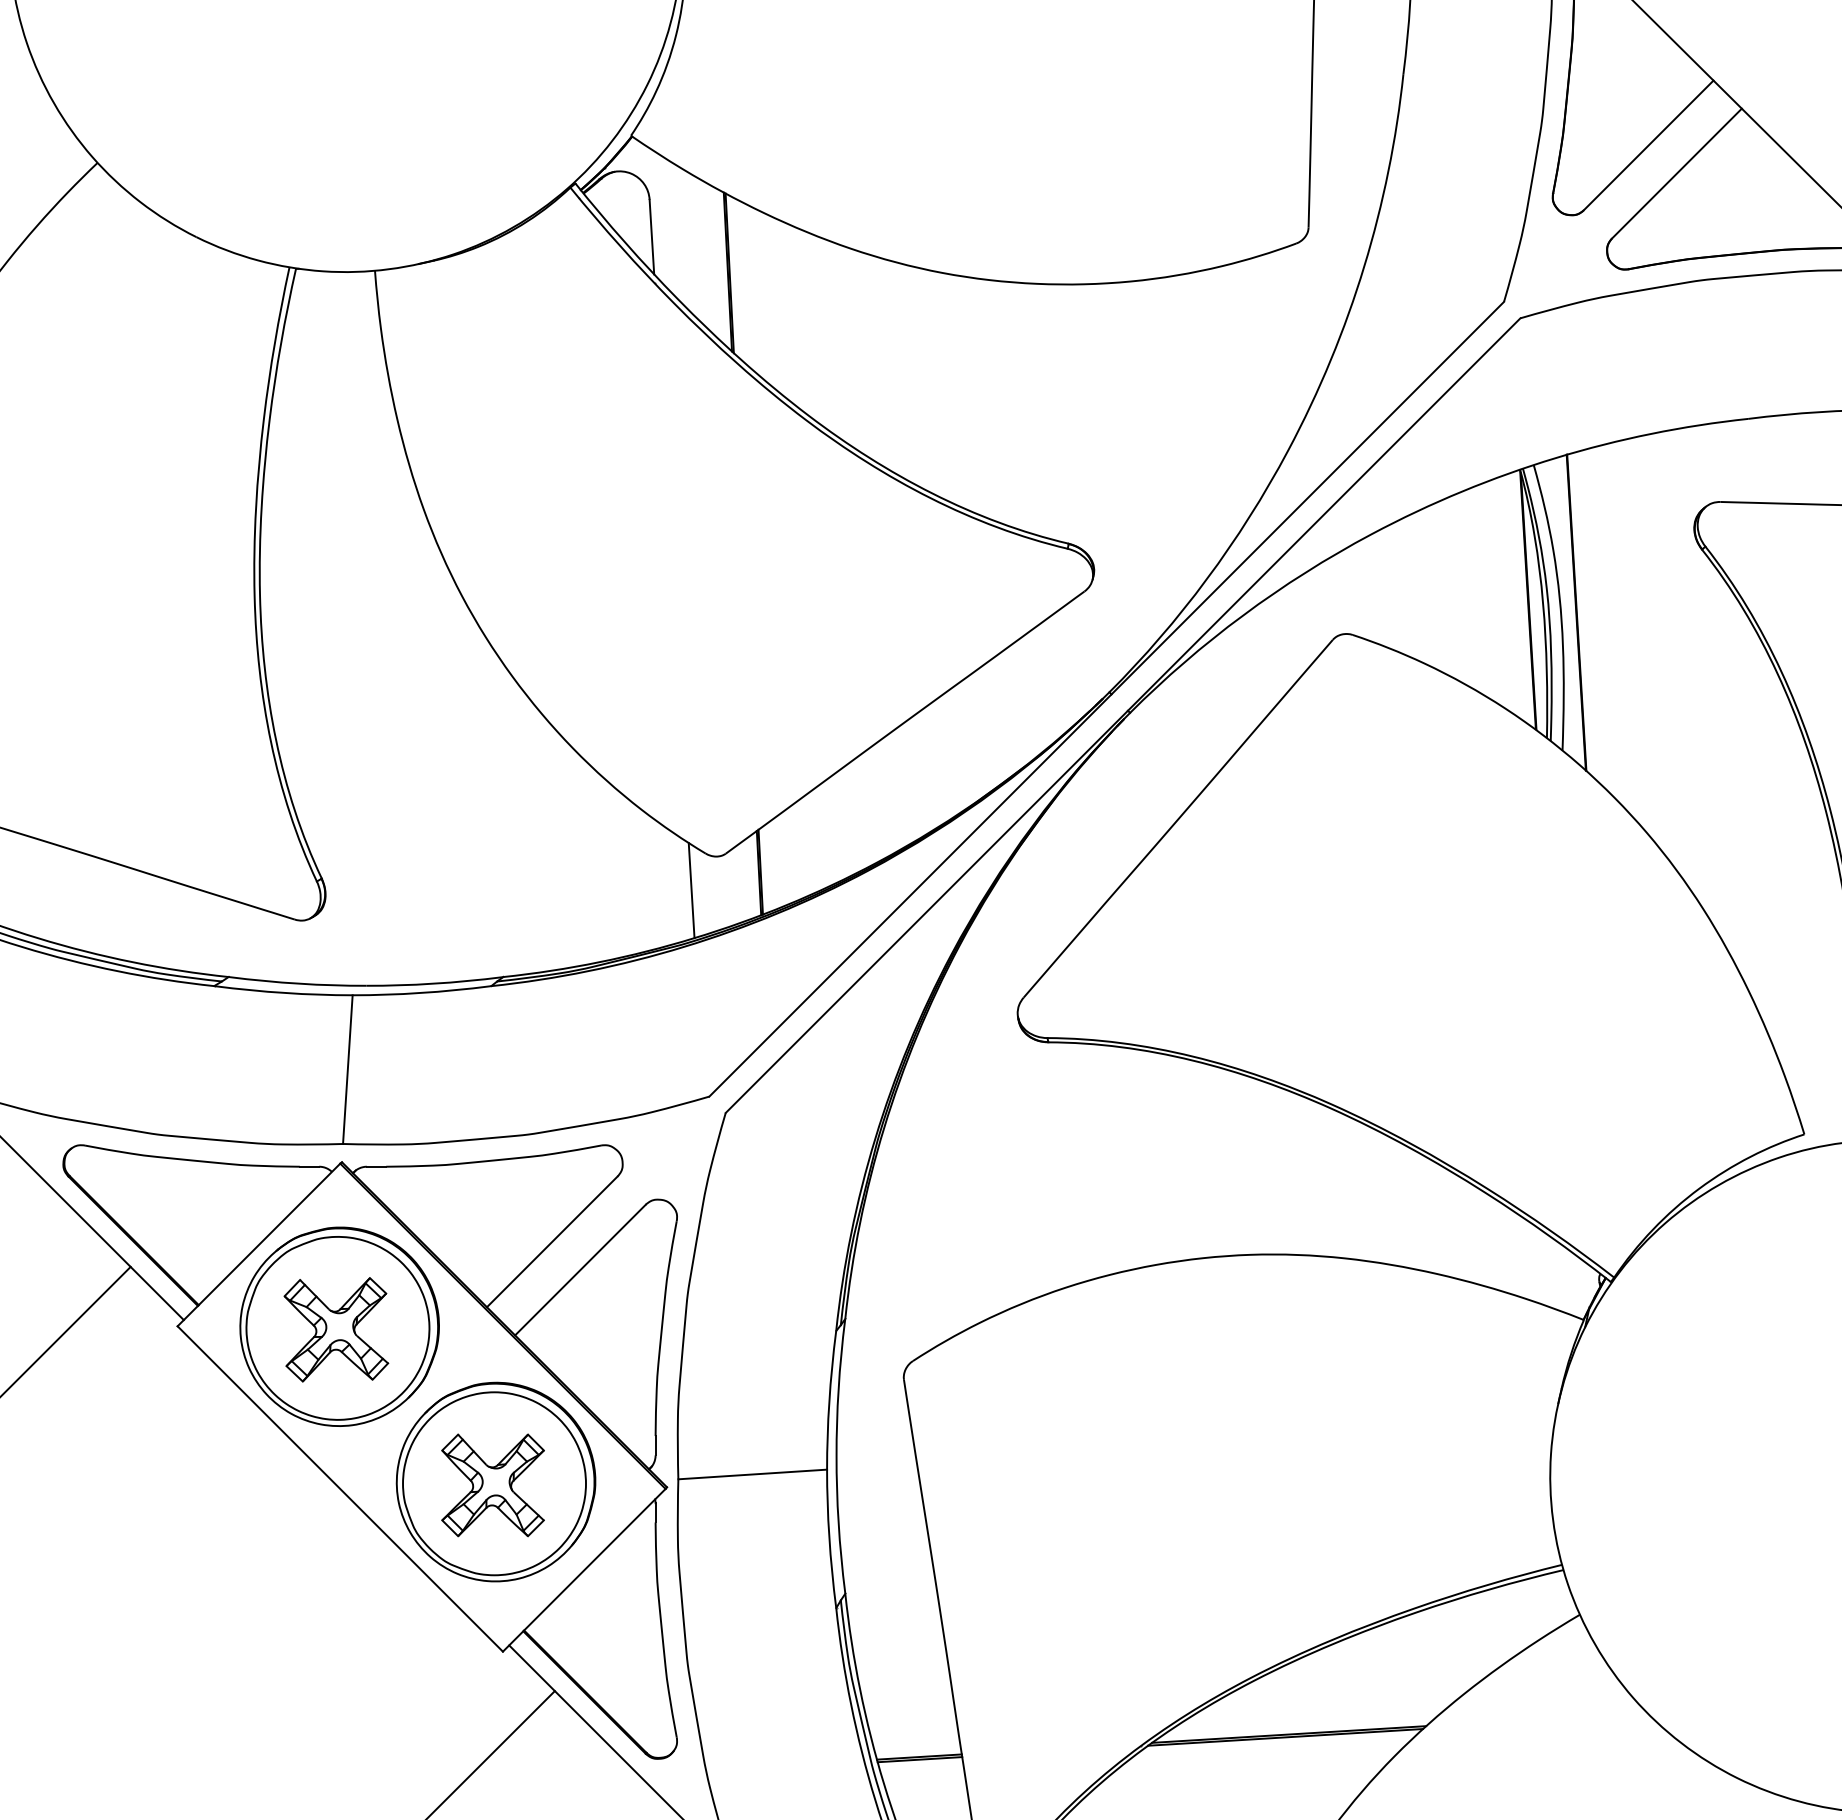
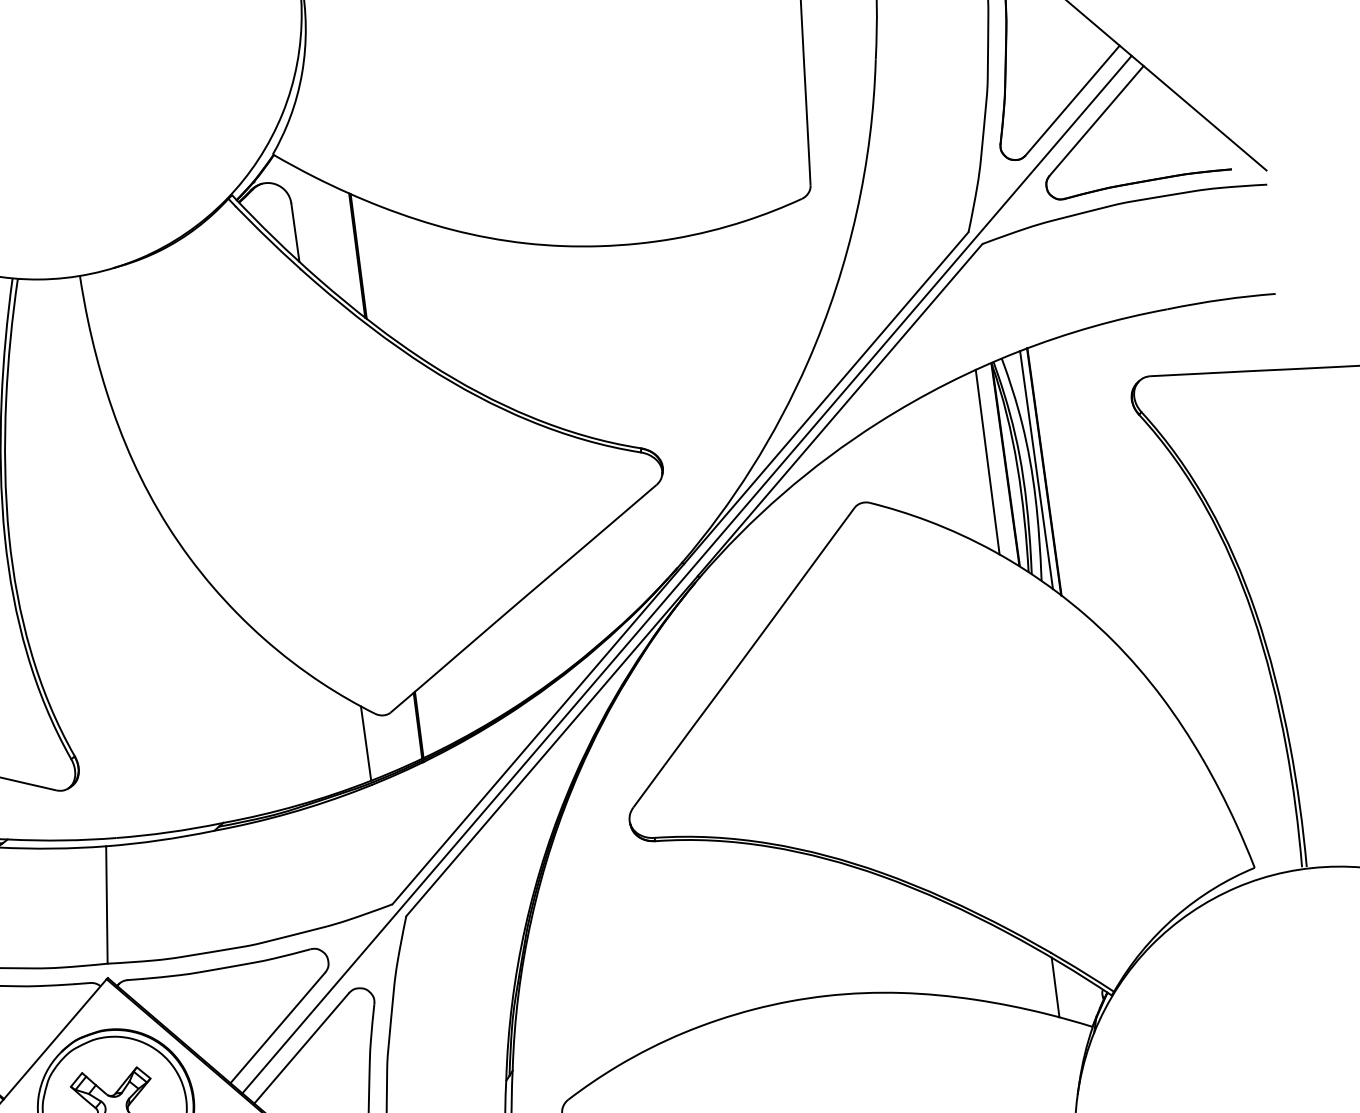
line: (1505, 594) -> (987, 461), added
line: (1566, 609) -> (1036, 469), added
line: (1114, 707) -> (687, 574), added
line: (1540, 1266) -> (1055, 987), added

